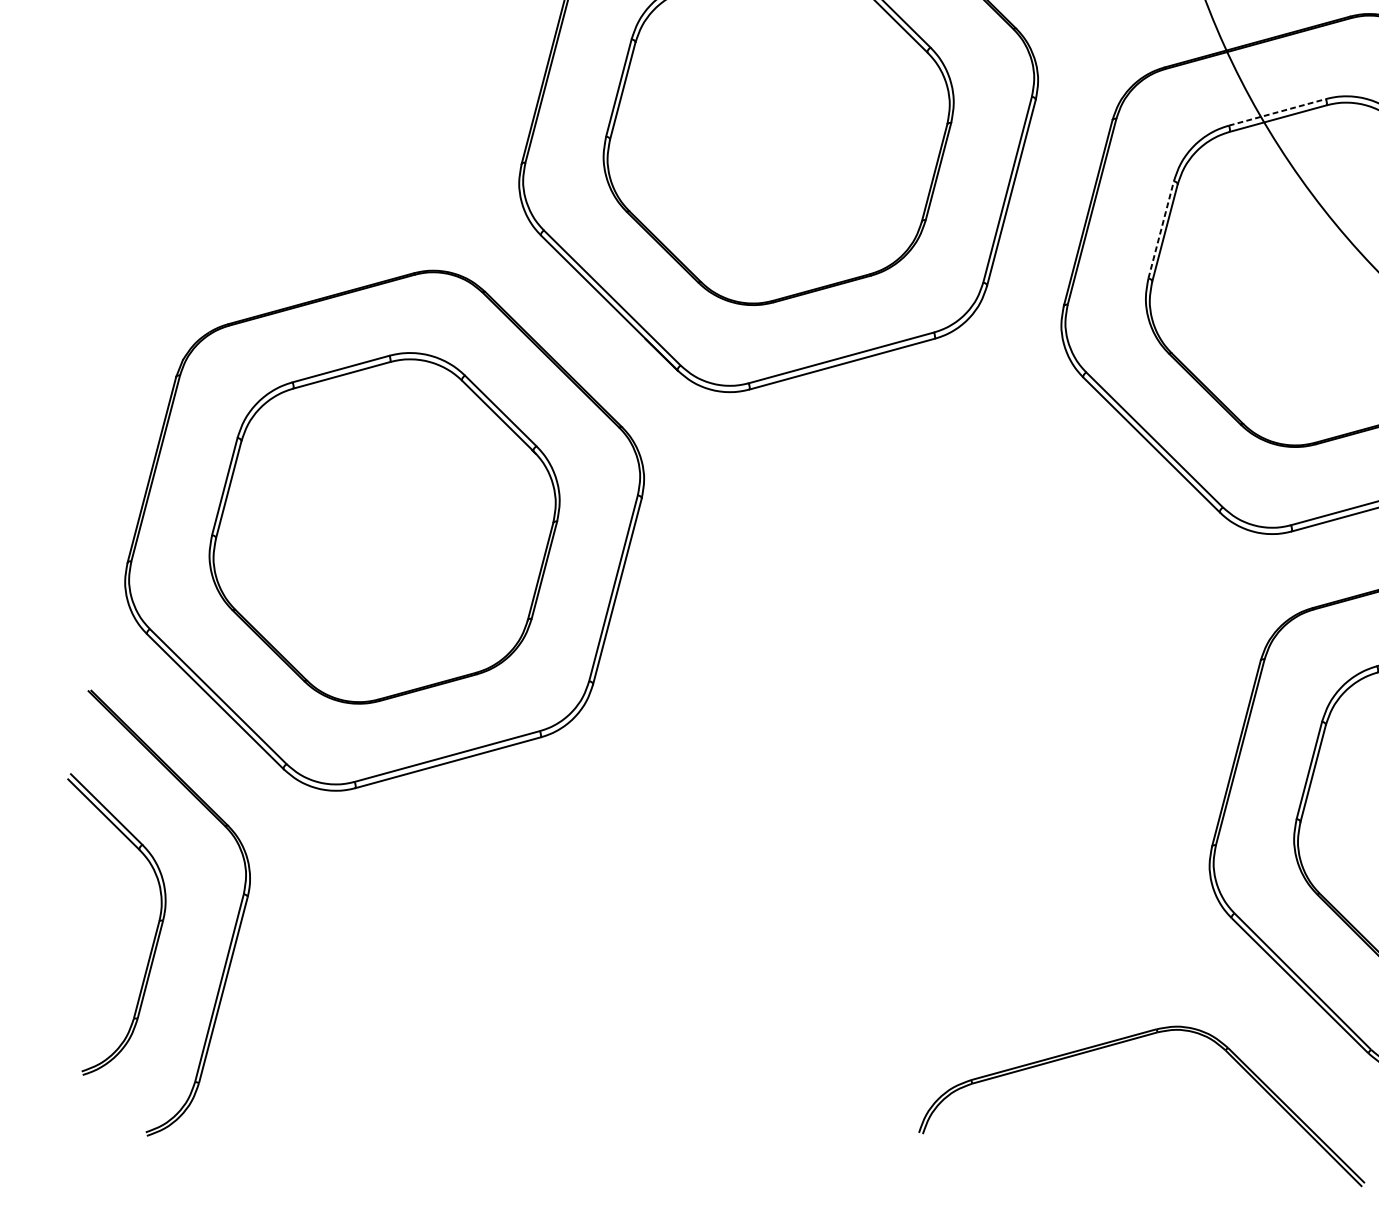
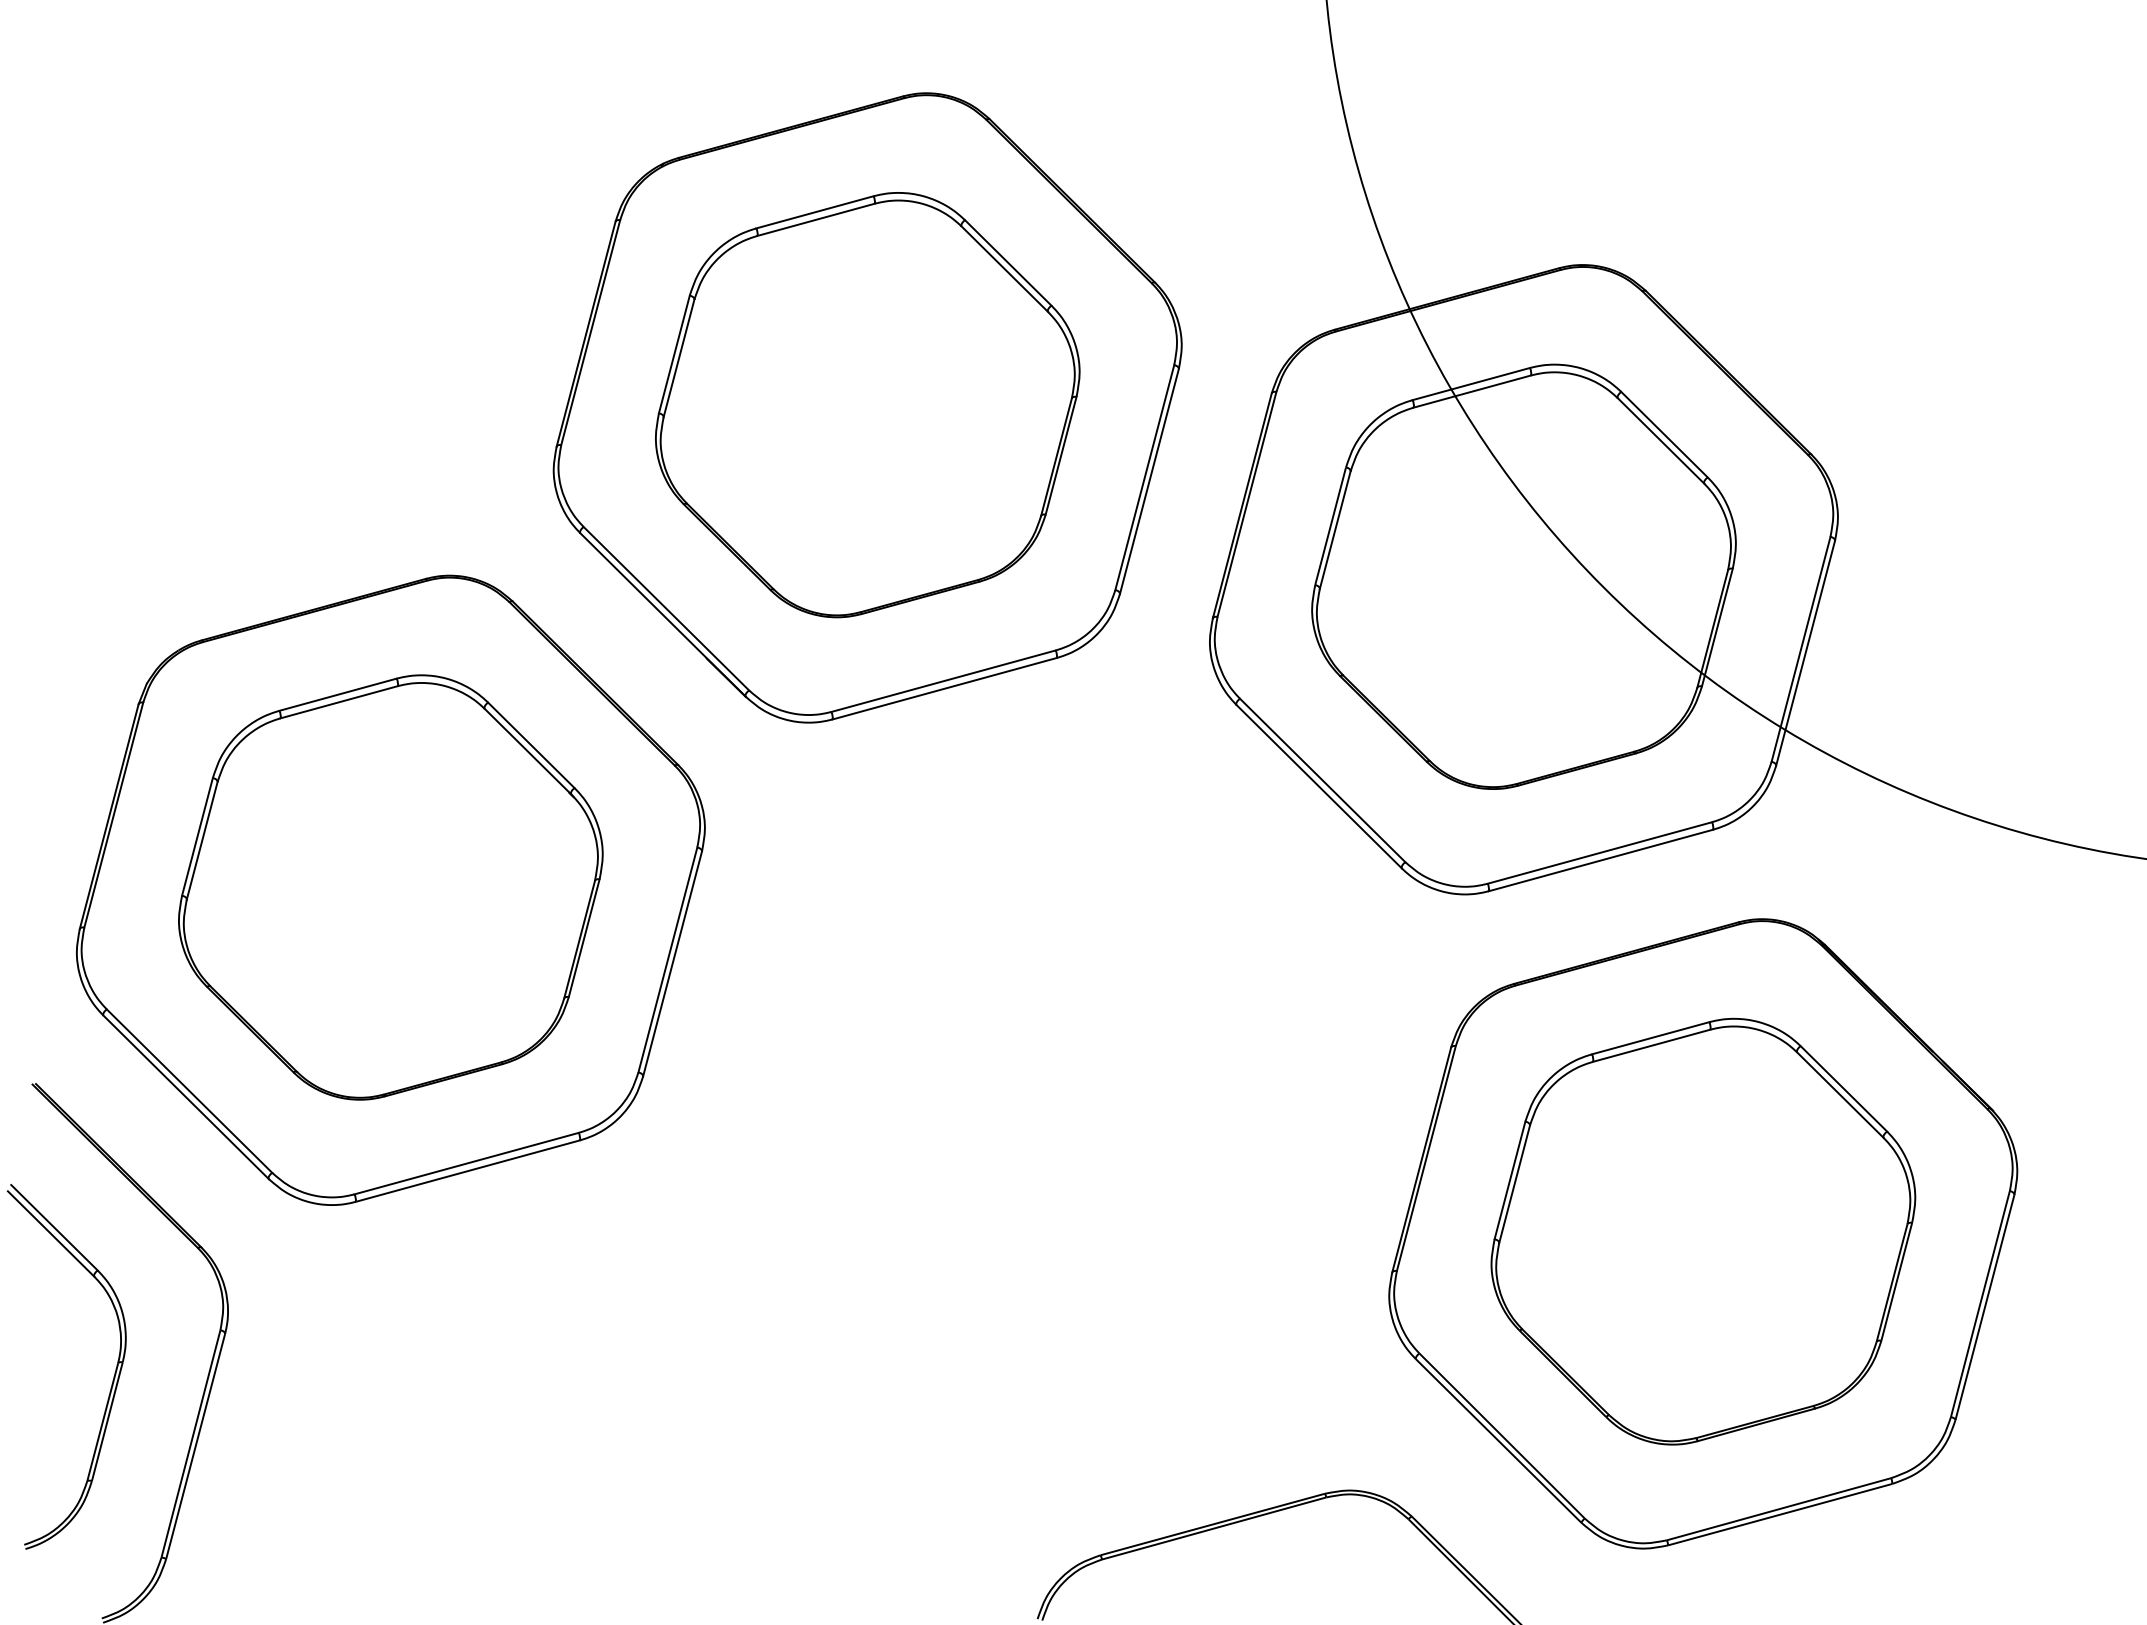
line: (1277, 112) -> (1471, 384), dashed -> solid
line: (1161, 230) -> (1330, 526), dashed -> solid

